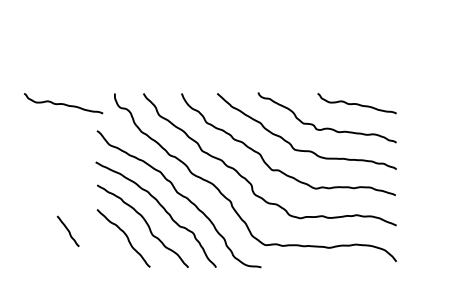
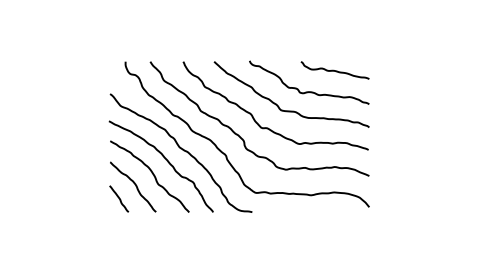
curve: (62, 103) -> (80, 70), removed
line: (68, 230) -> (119, 198), moved

